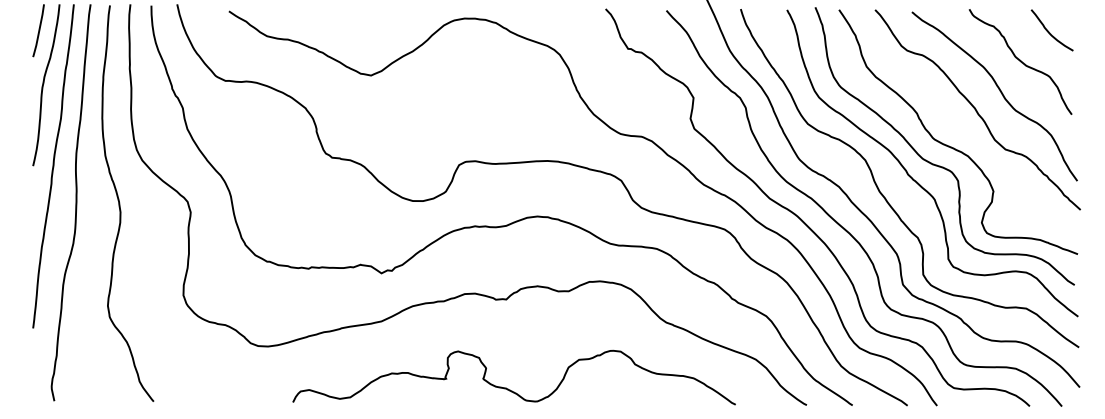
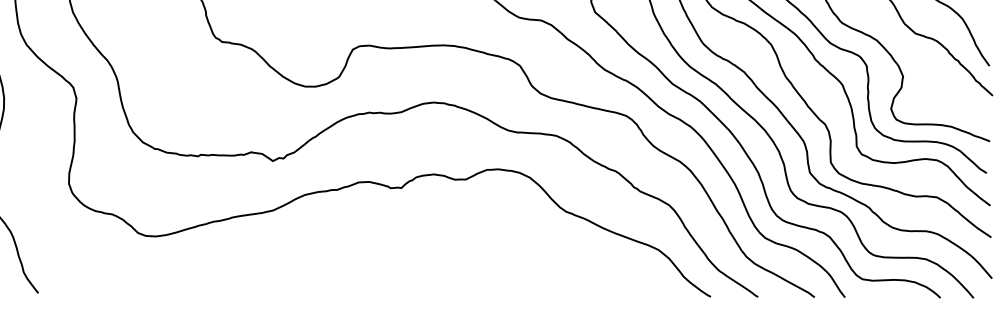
curve: (508, 388) -> (403, 279), removed

